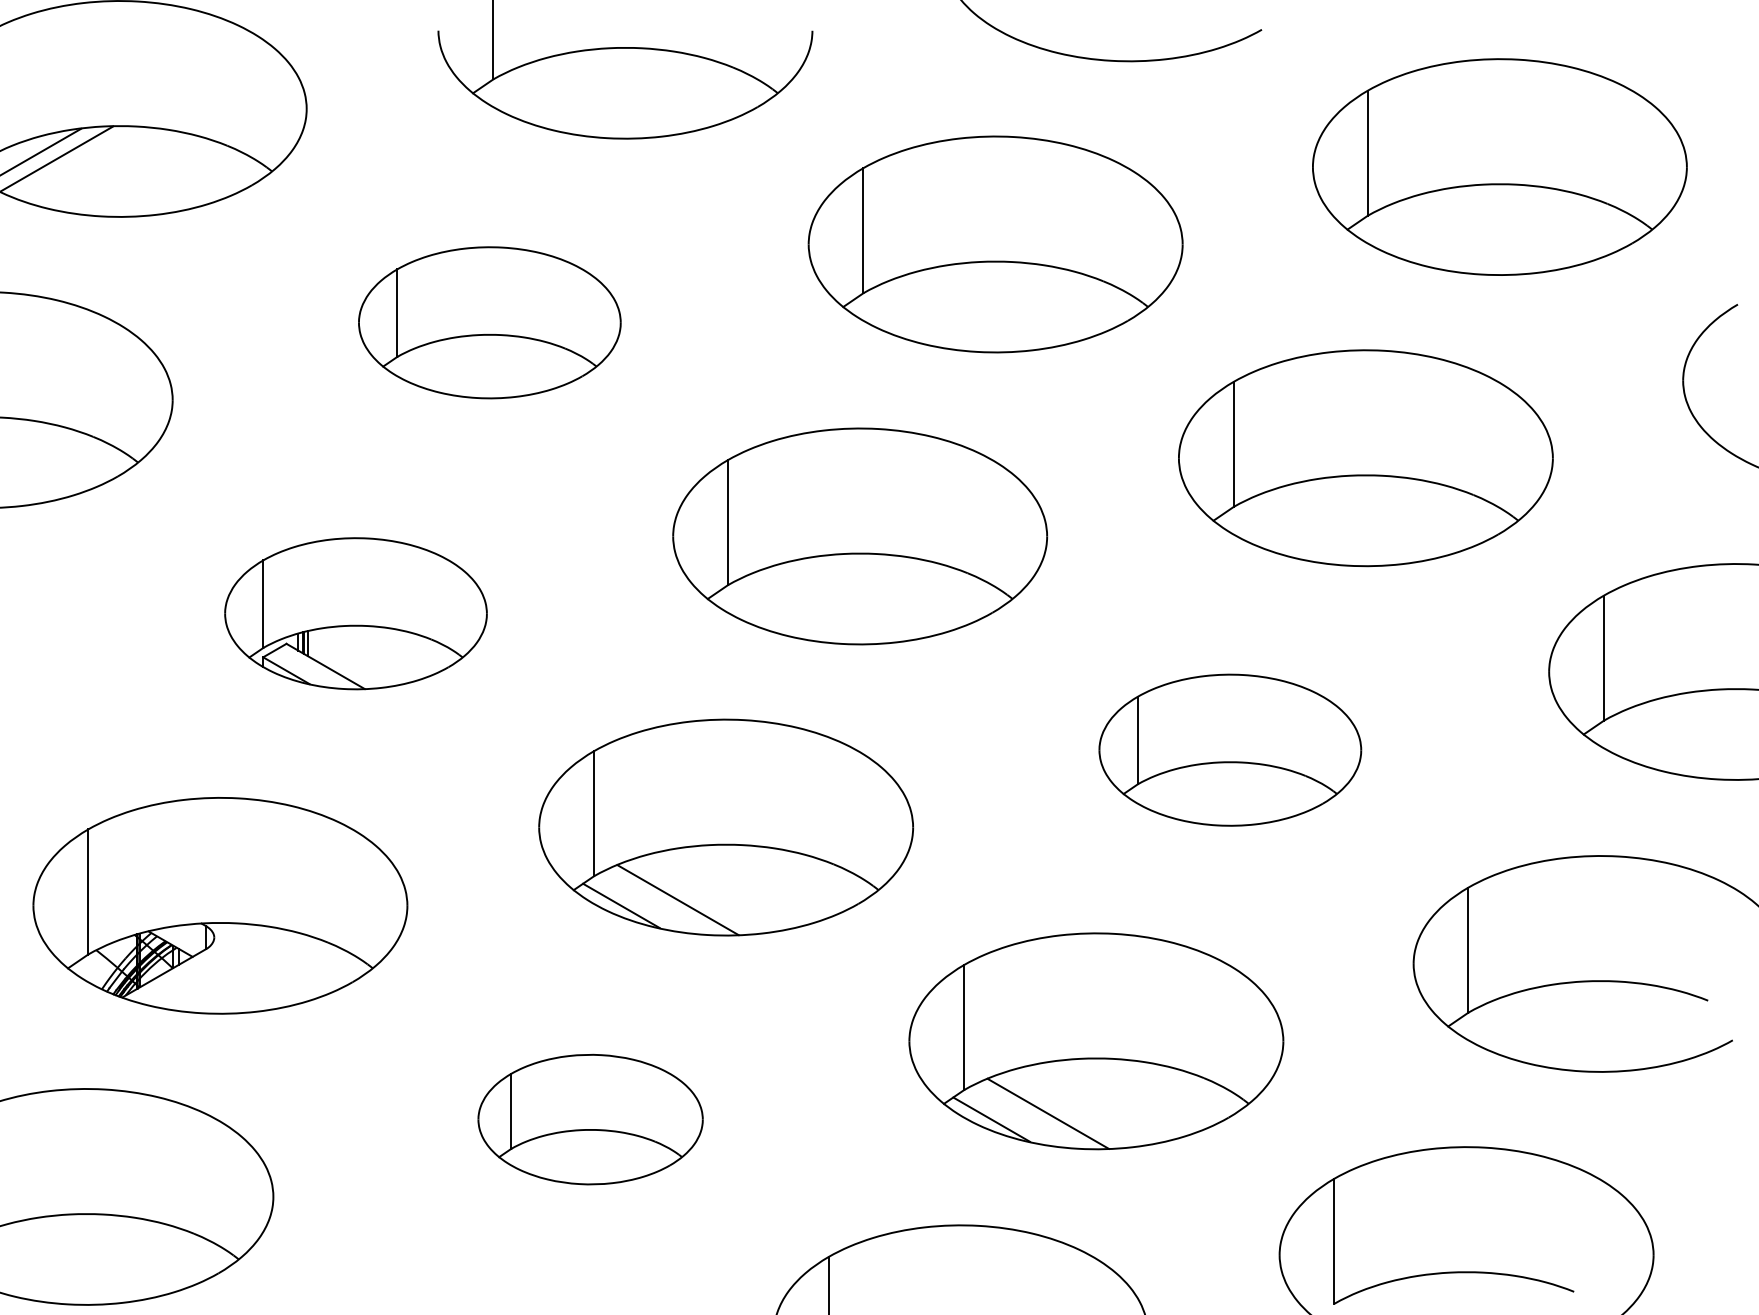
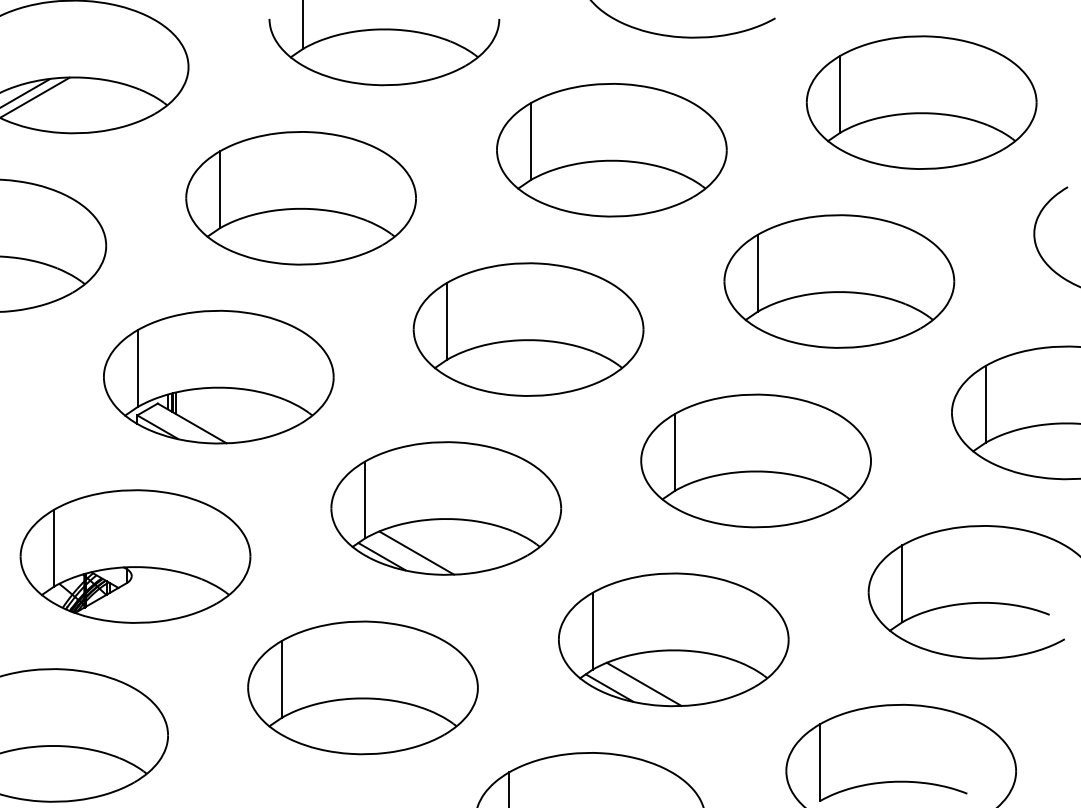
part: (488, 323) -> (300, 198), size x1.43
part: (355, 612) -> (218, 376), size x1.43
part: (1229, 749) -> (755, 460), size x1.43
part: (589, 1118) -> (362, 687), size x1.67

